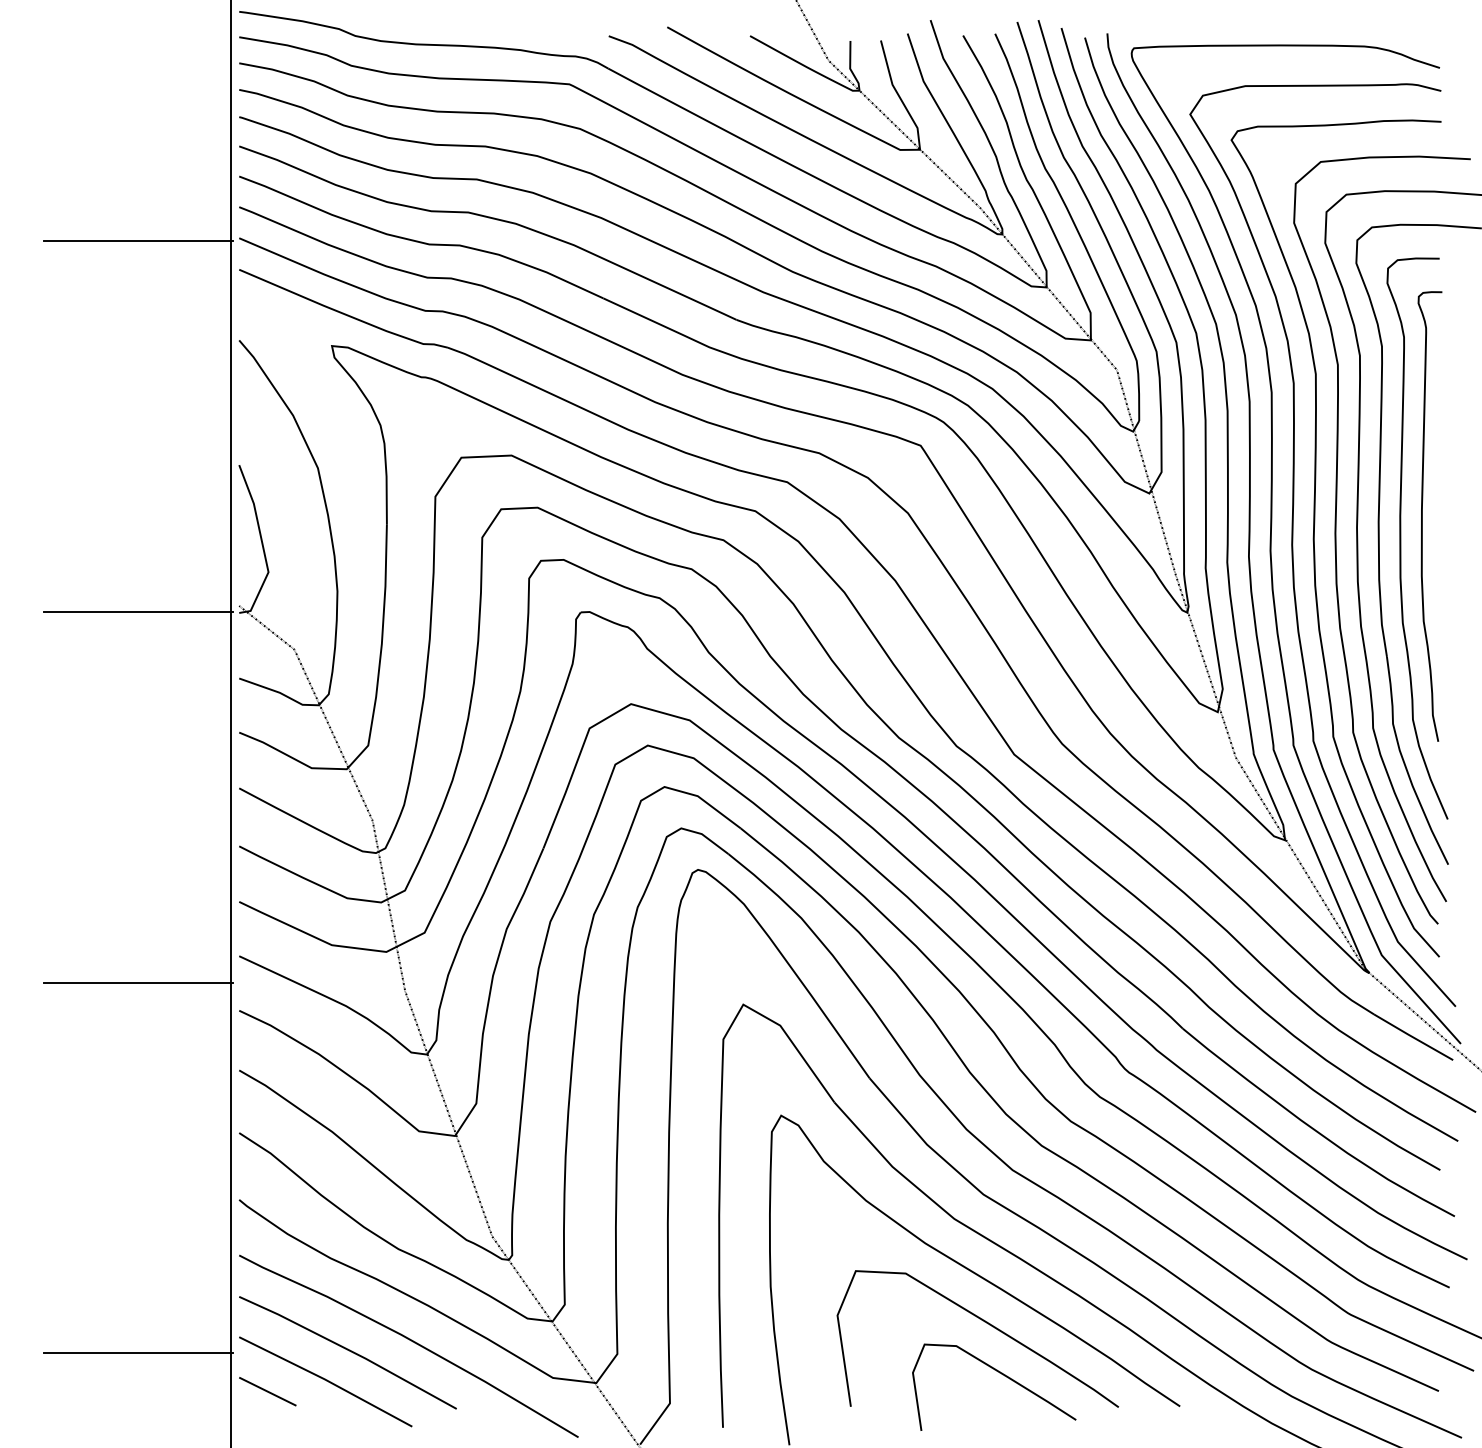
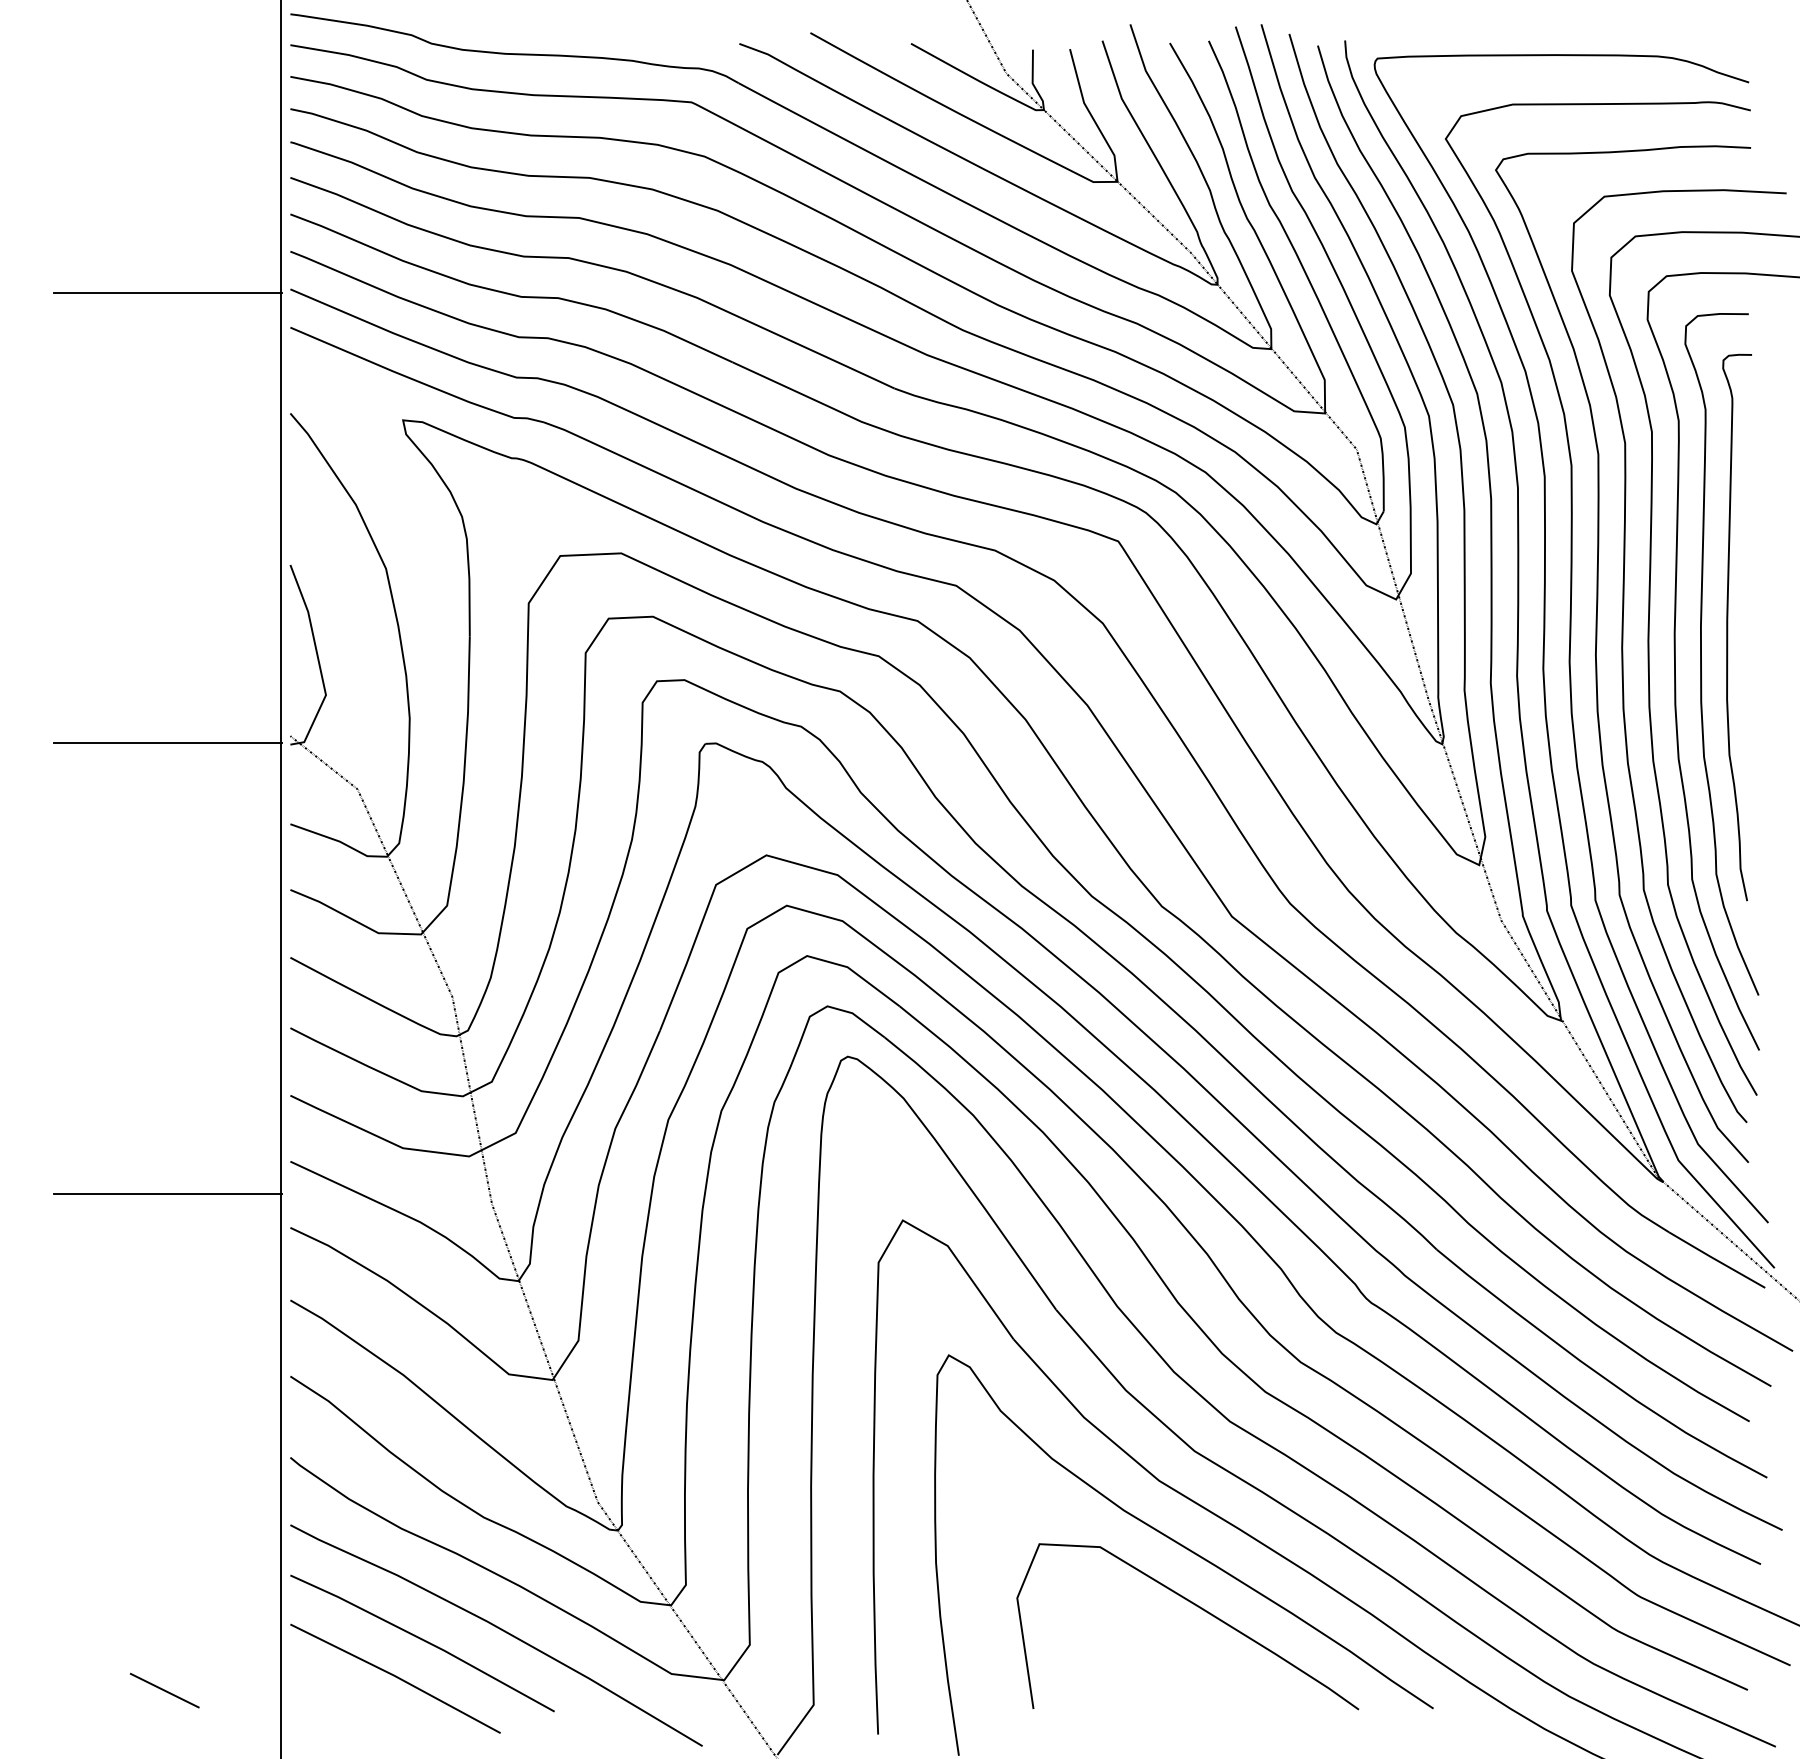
line: (138, 1353) -> (168, 1644), removed
curve: (1001, 1374) -> (1216, 1669), removed
line: (267, 1391) -> (164, 1690), moved

